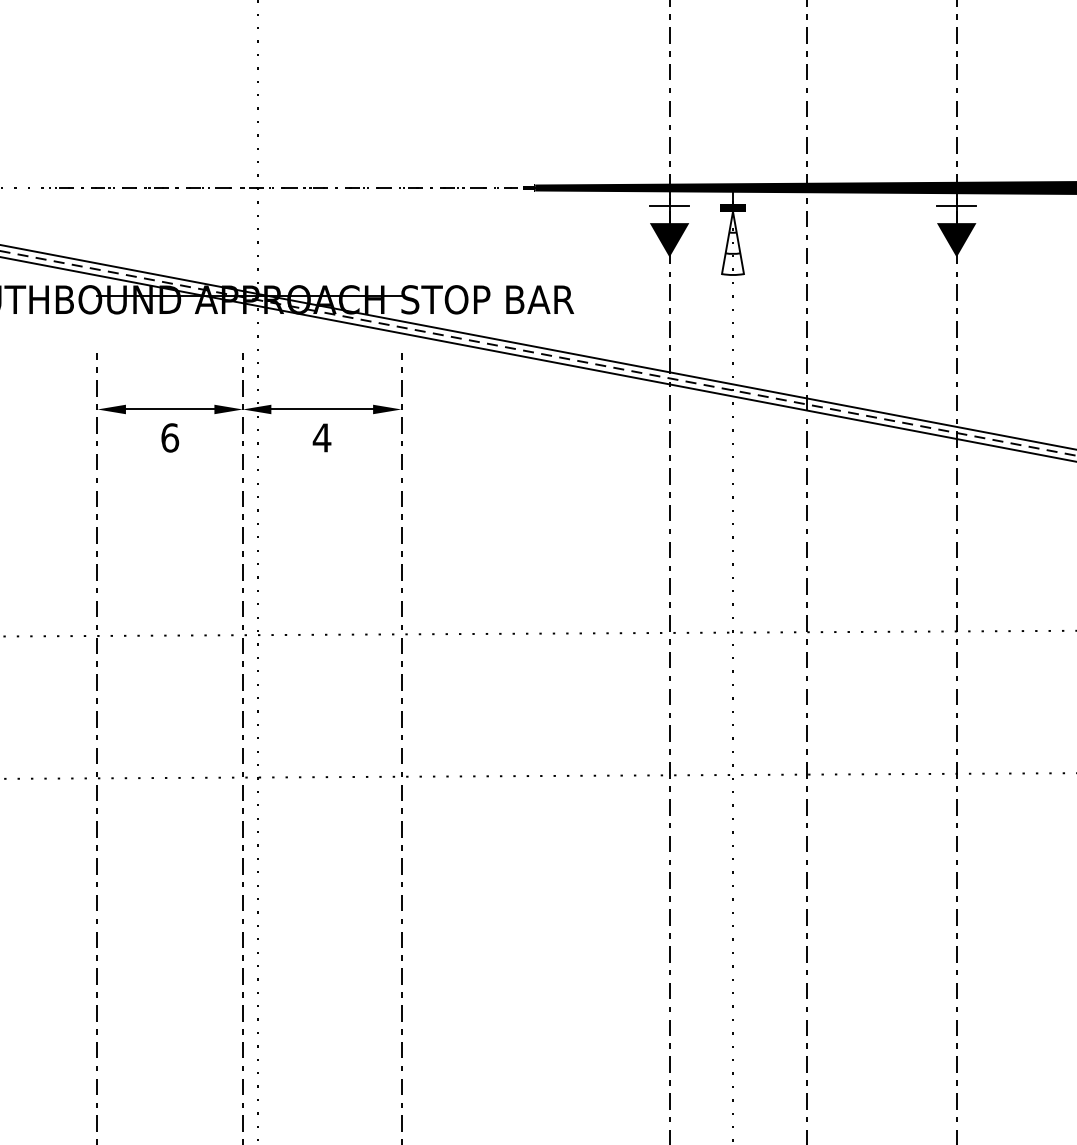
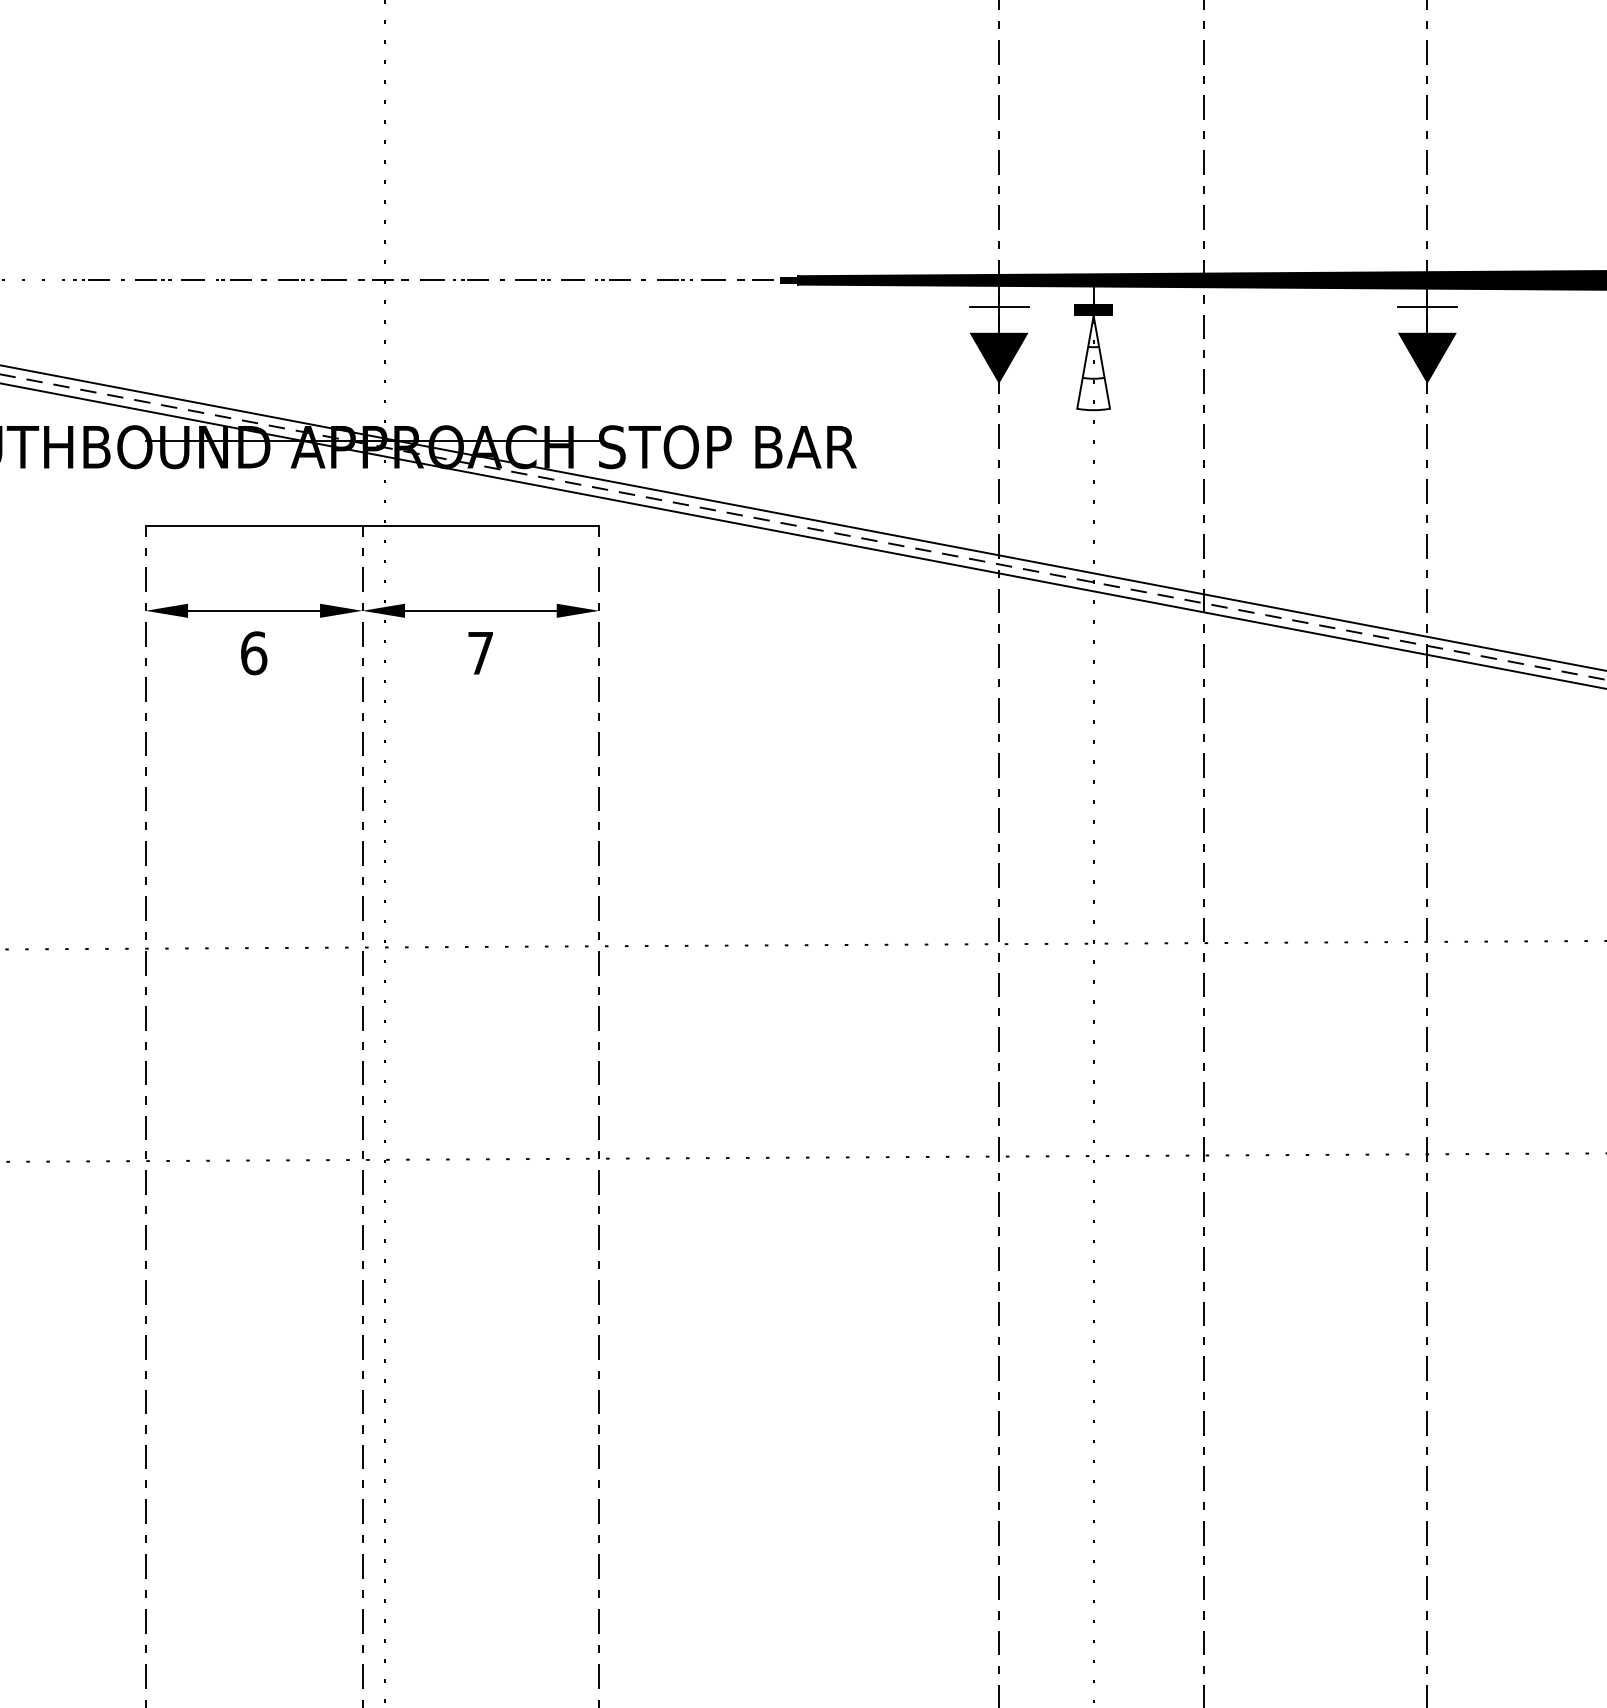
line: (249, 352) -> (372, 525), added
text: (321, 437) -> (479, 652), 4 -> 7

